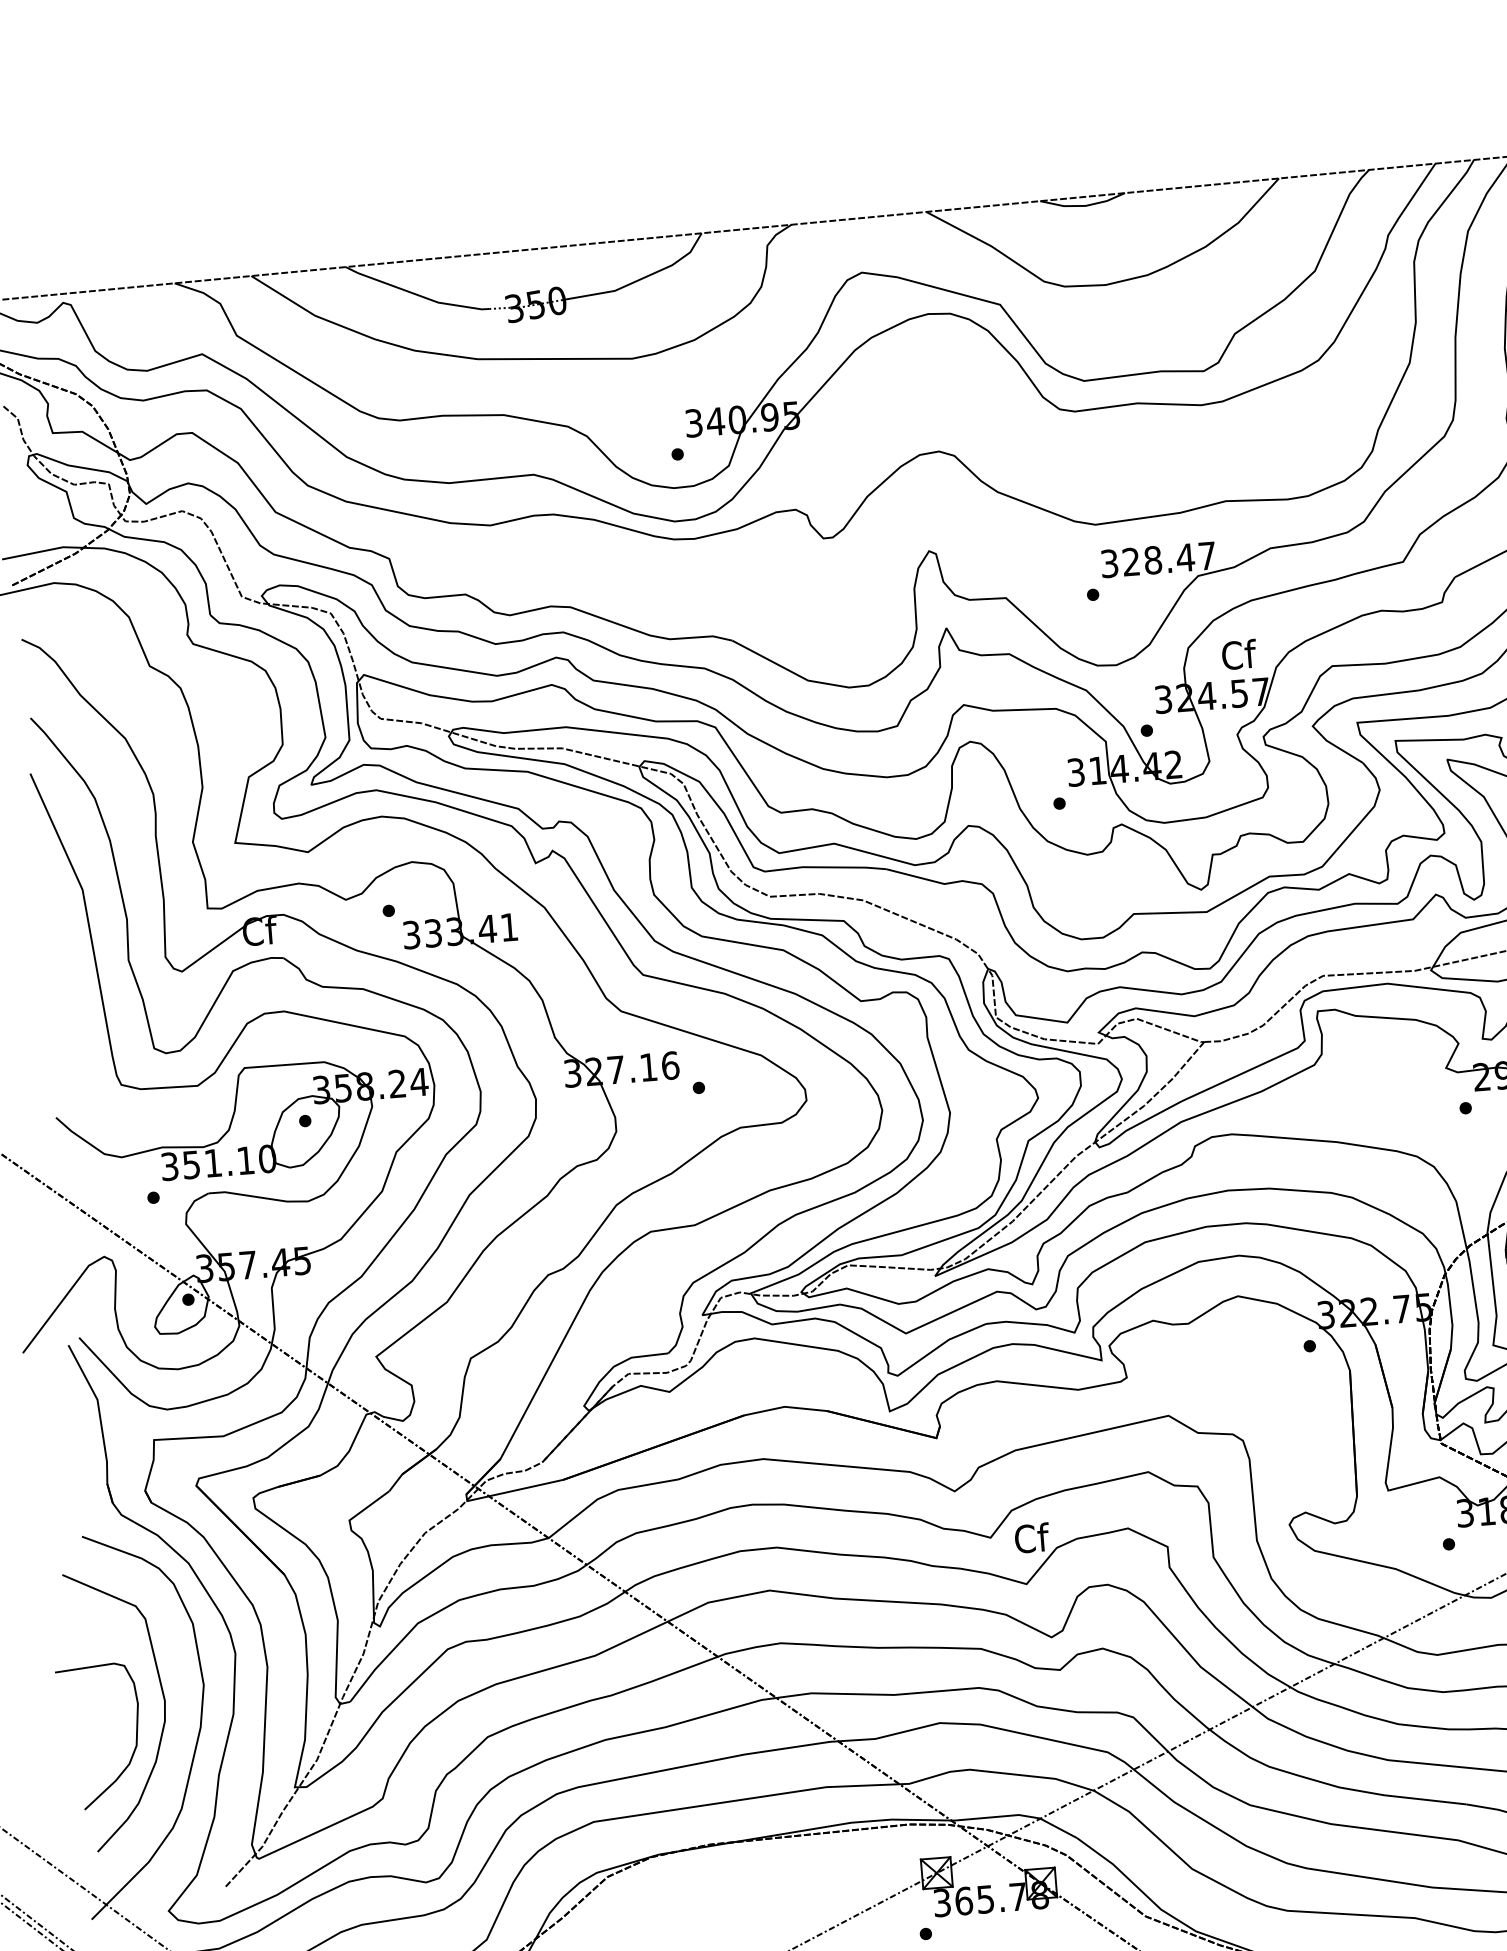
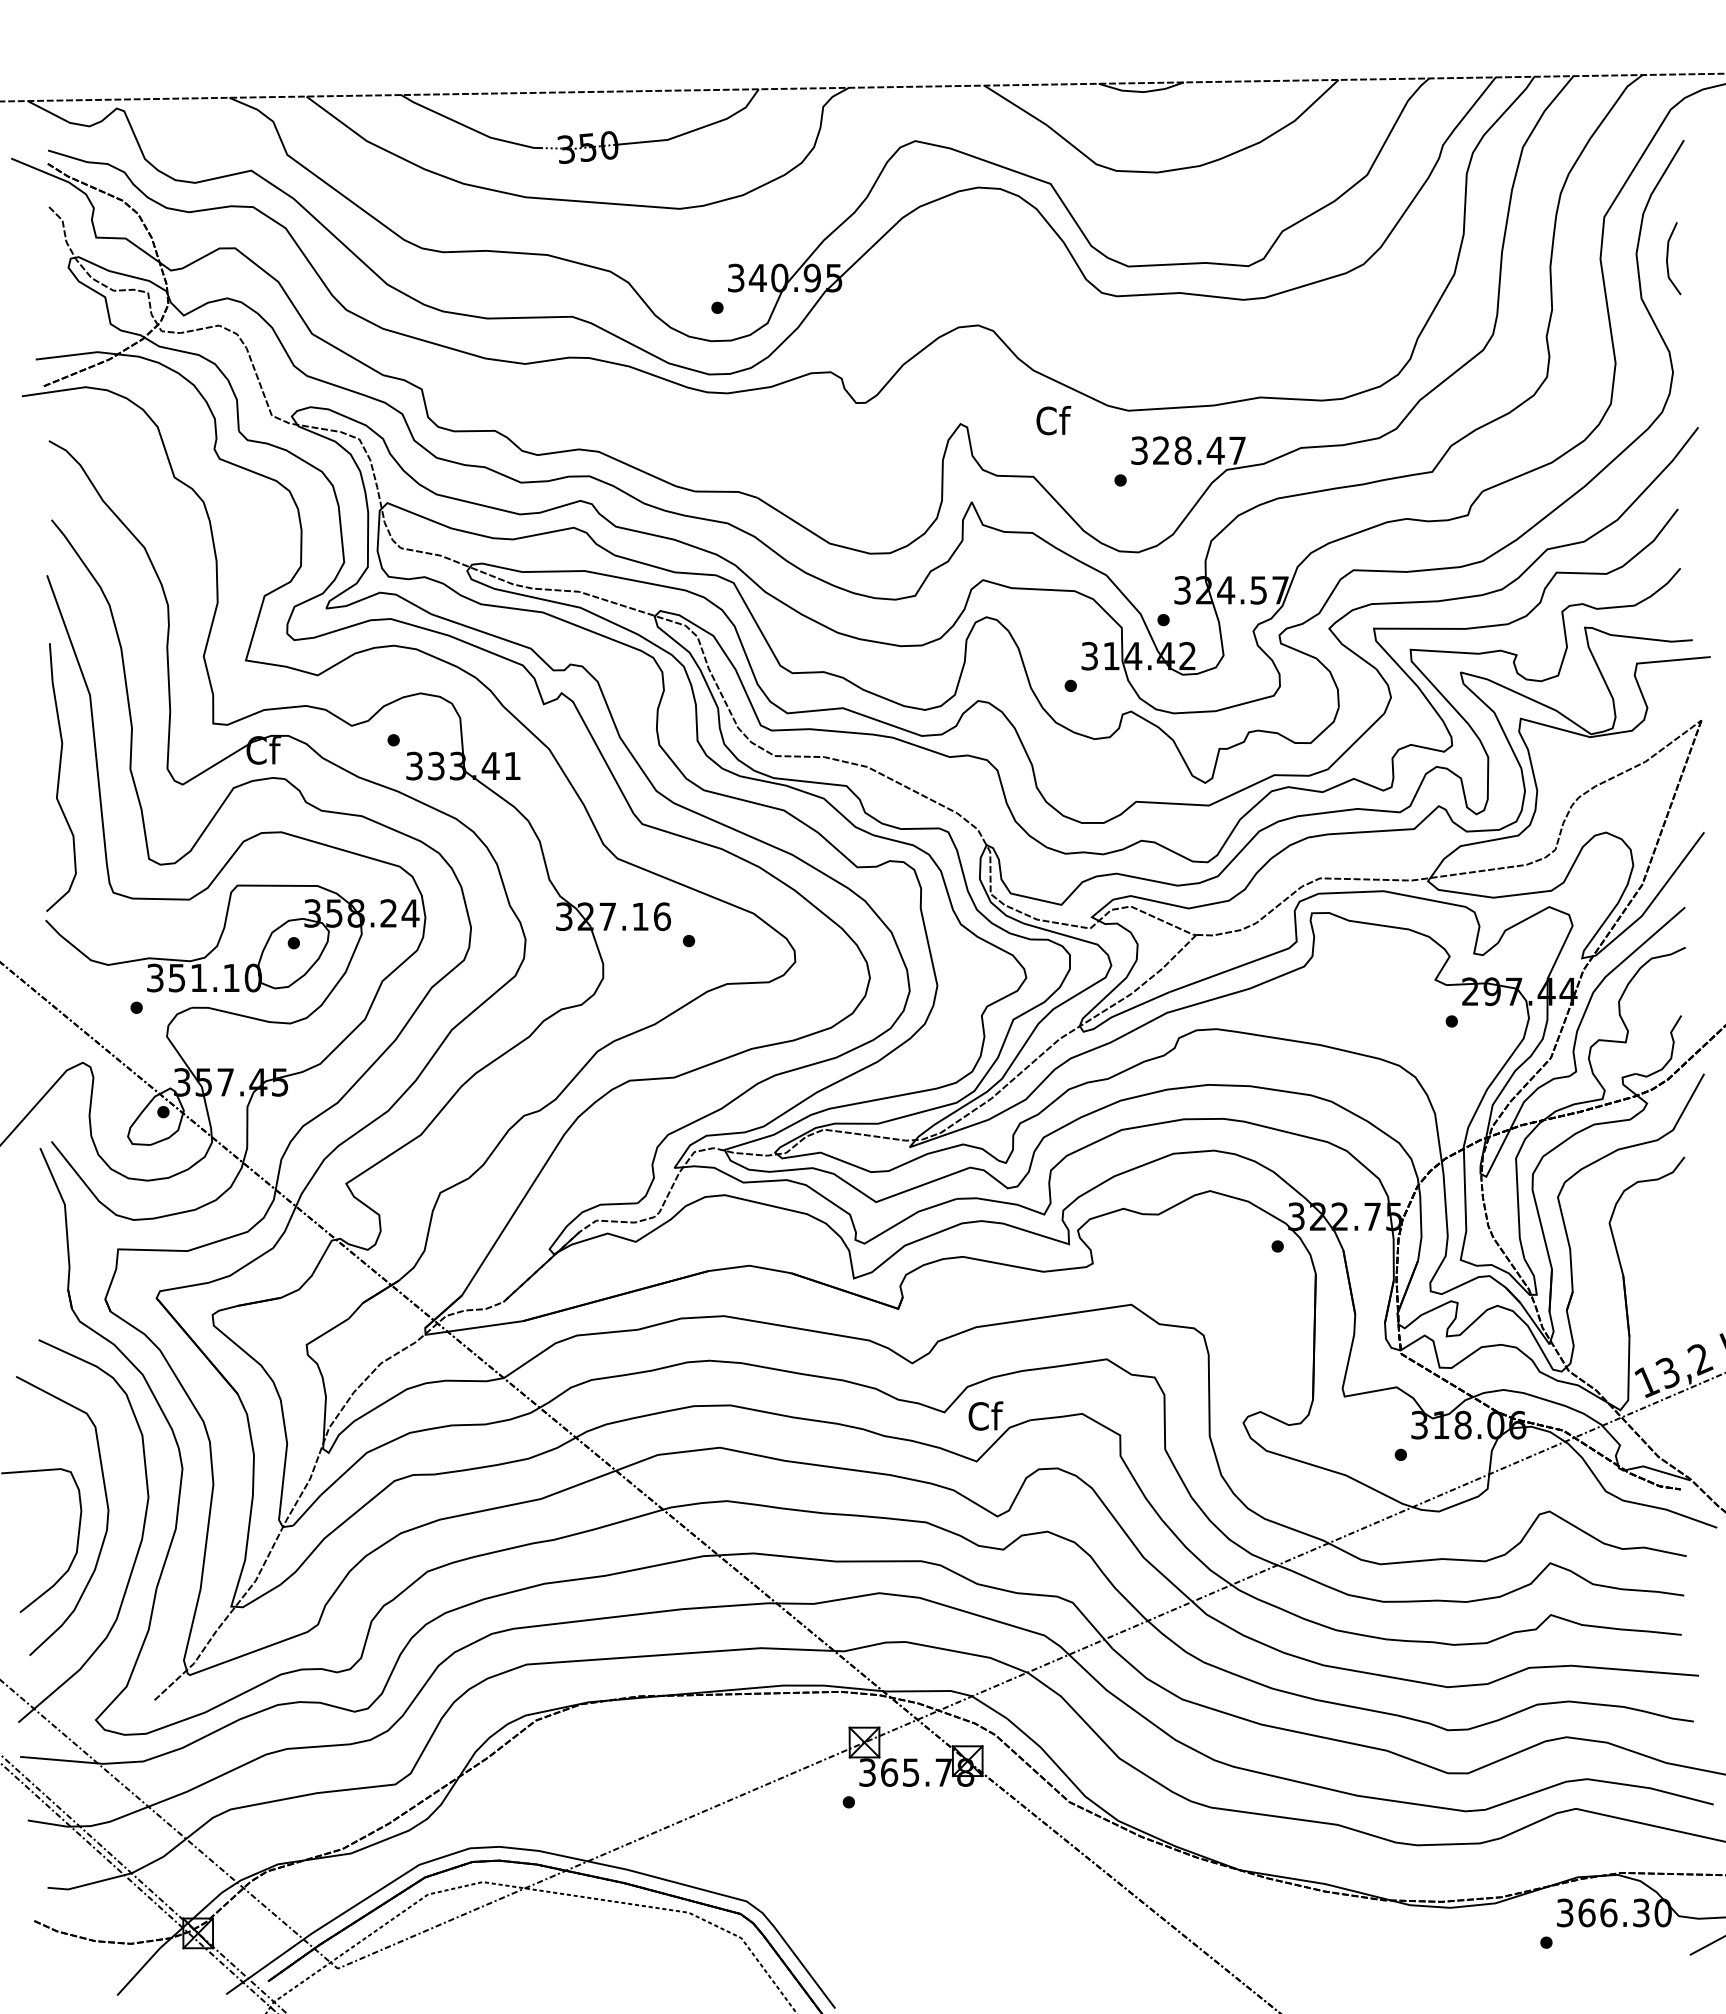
text: (1239, 654) -> (1053, 420), moved
curve: (58, 974) -> (59, 777), added

